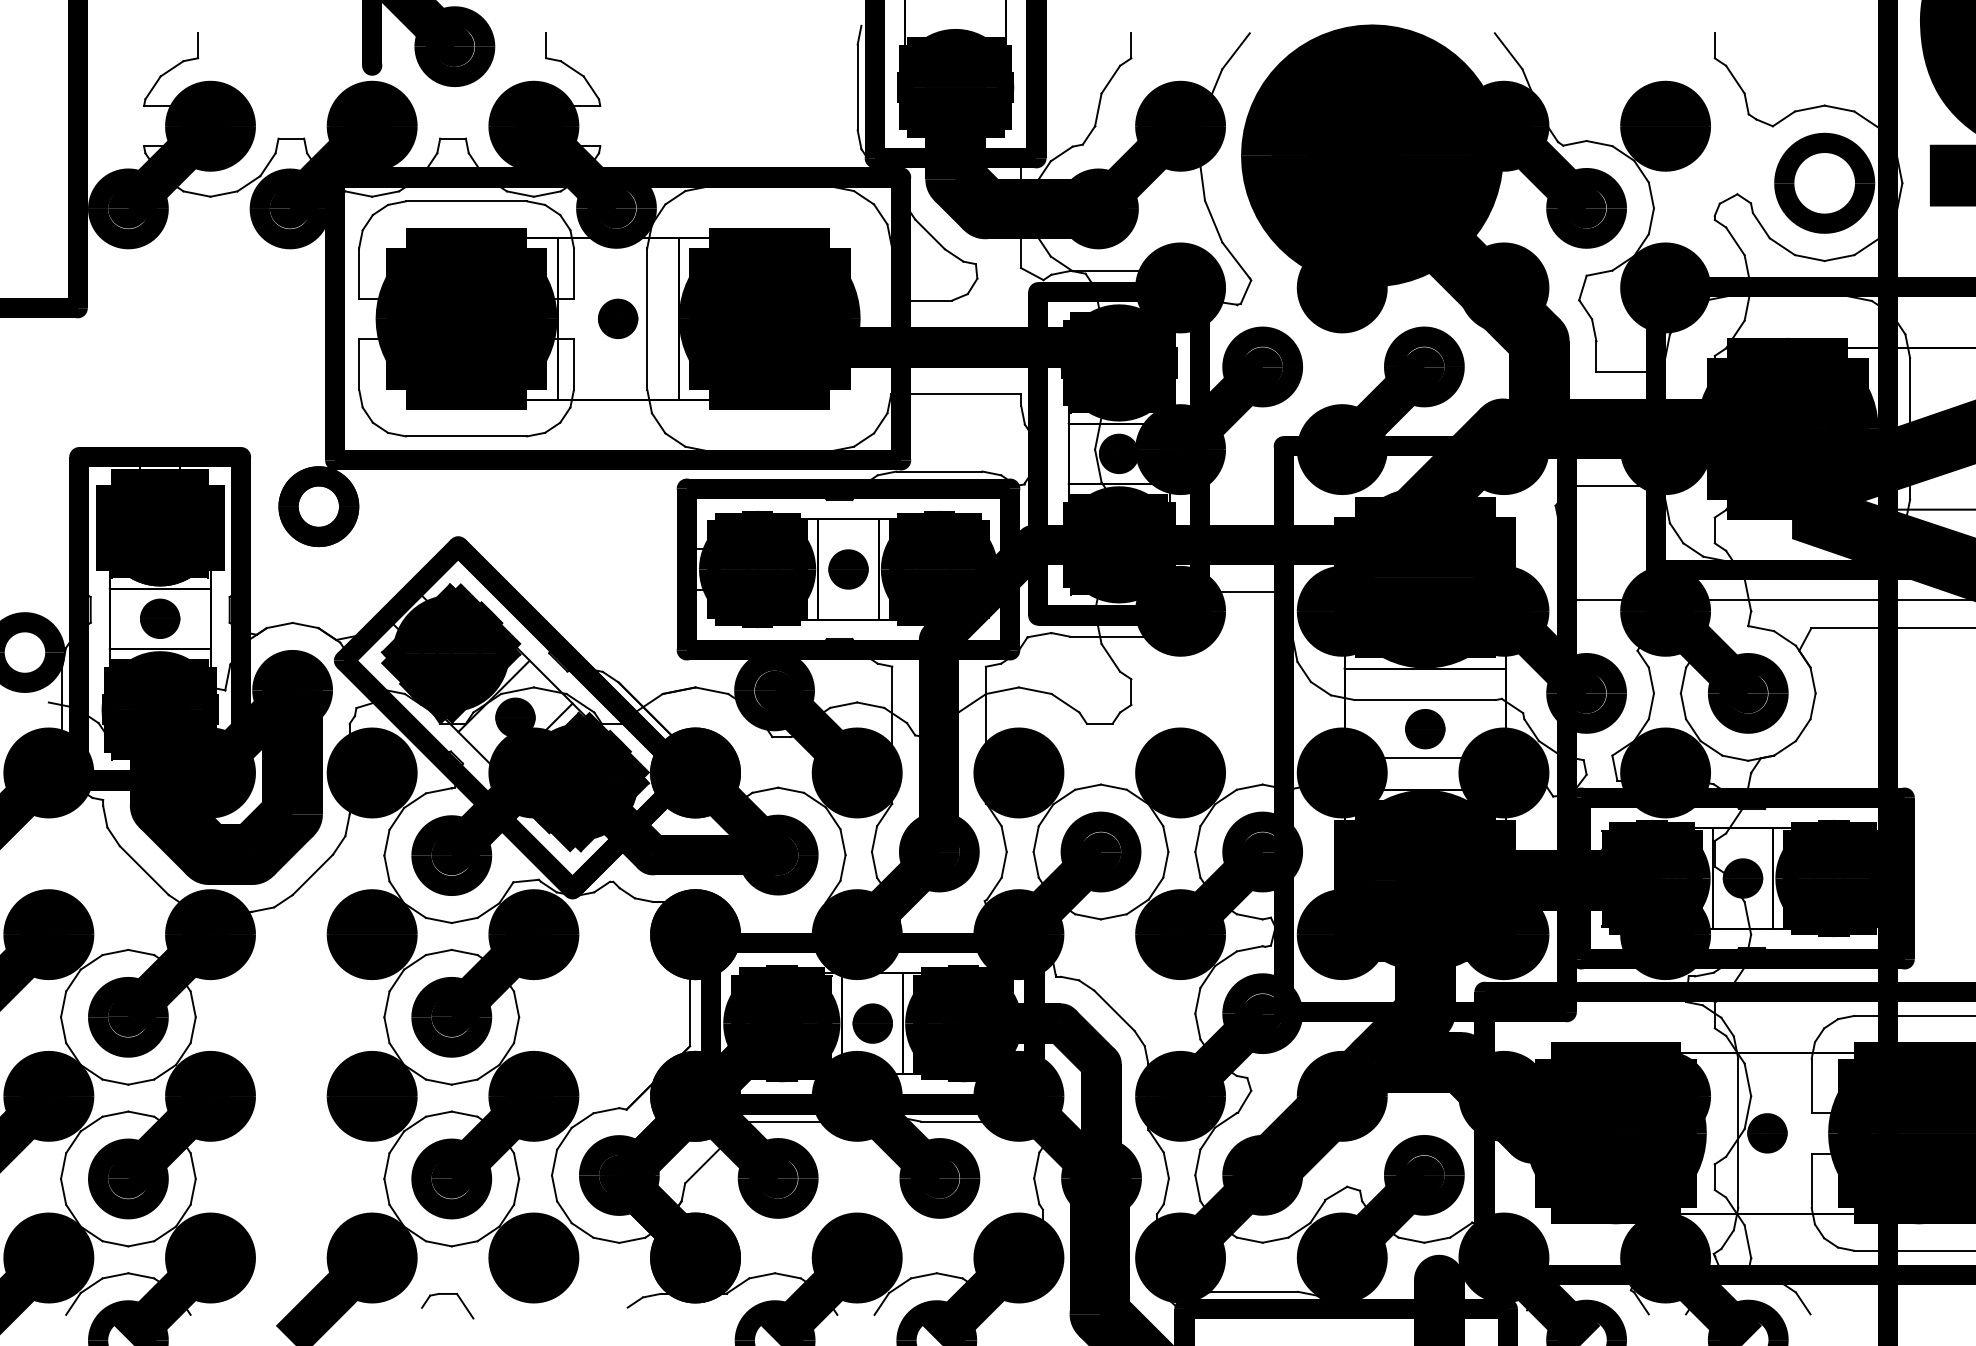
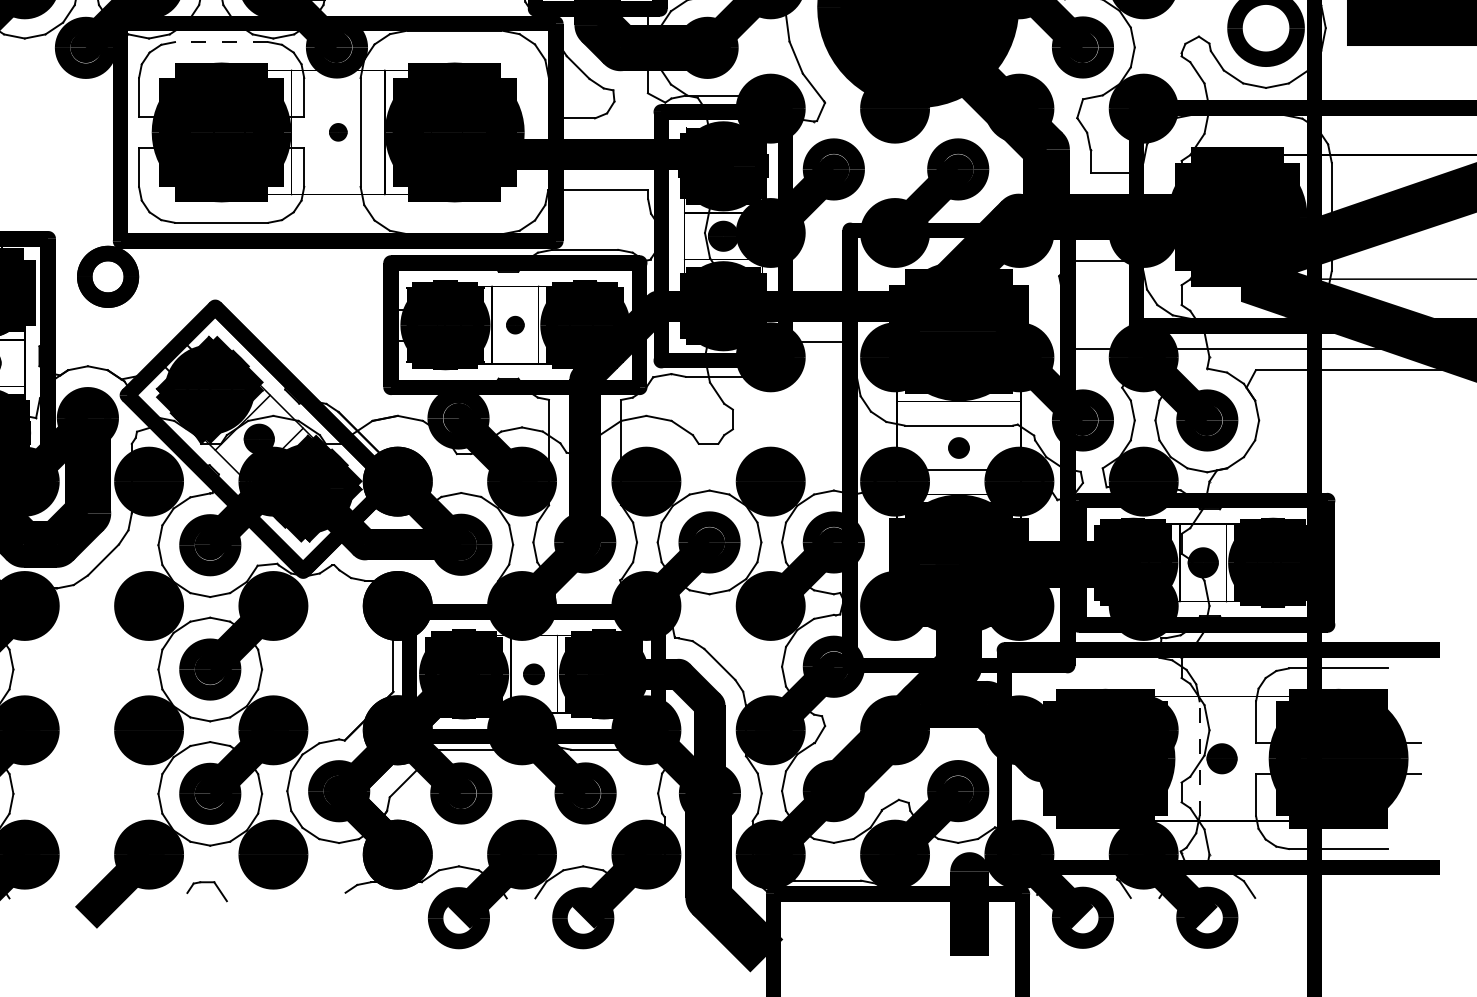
line: (466, 201) -> (221, 42), solid -> dashed
part: (618, 318) -> (338, 132), size x0.6
part: (848, 569) -> (515, 325), size x0.6
part: (1425, 729) -> (959, 448), size x0.7
part: (872, 1023) -> (533, 674), size x0.7
line: (1738, 1133) -> (1199, 758), solid -> dashed

